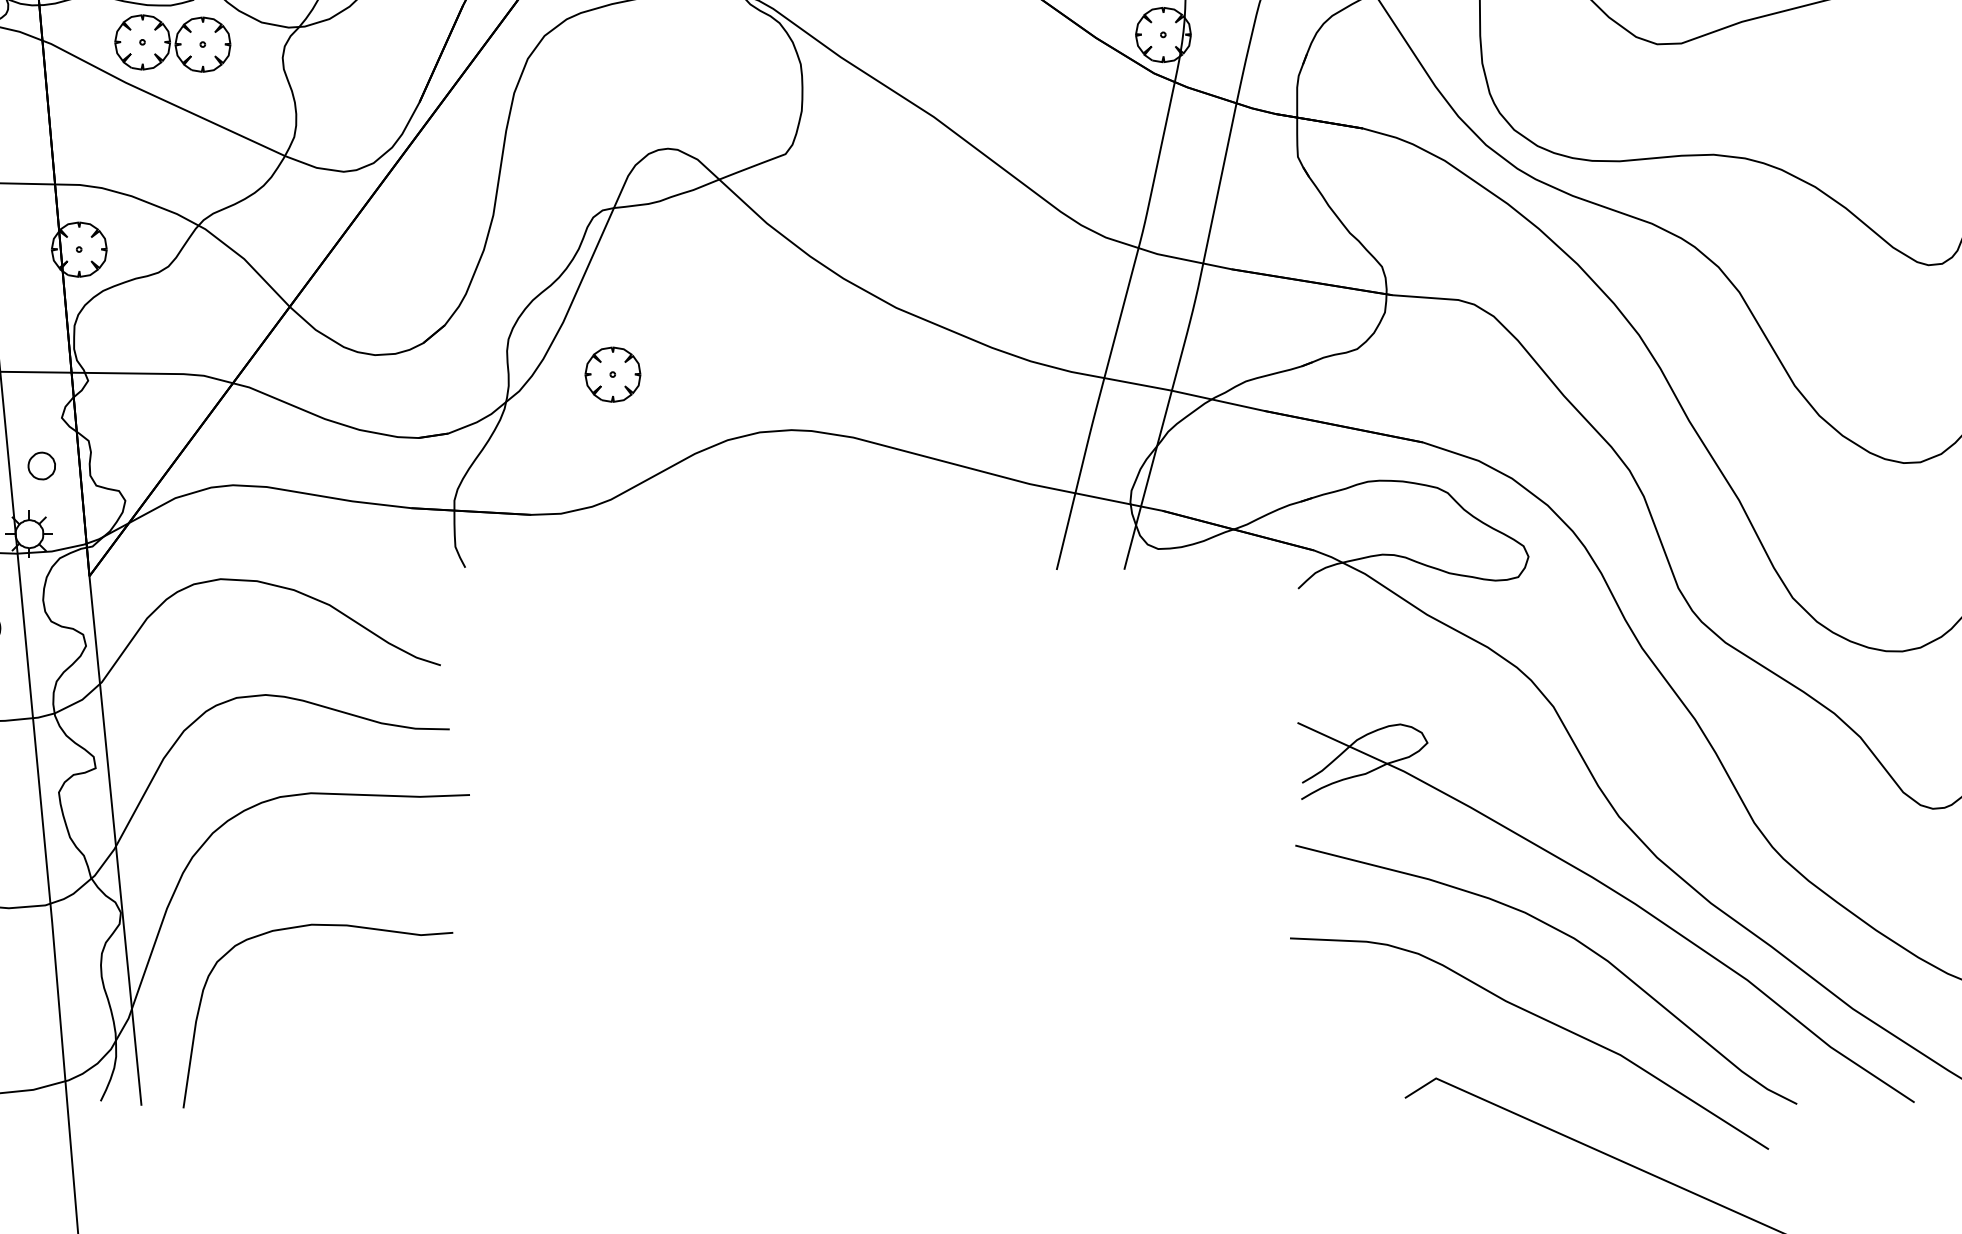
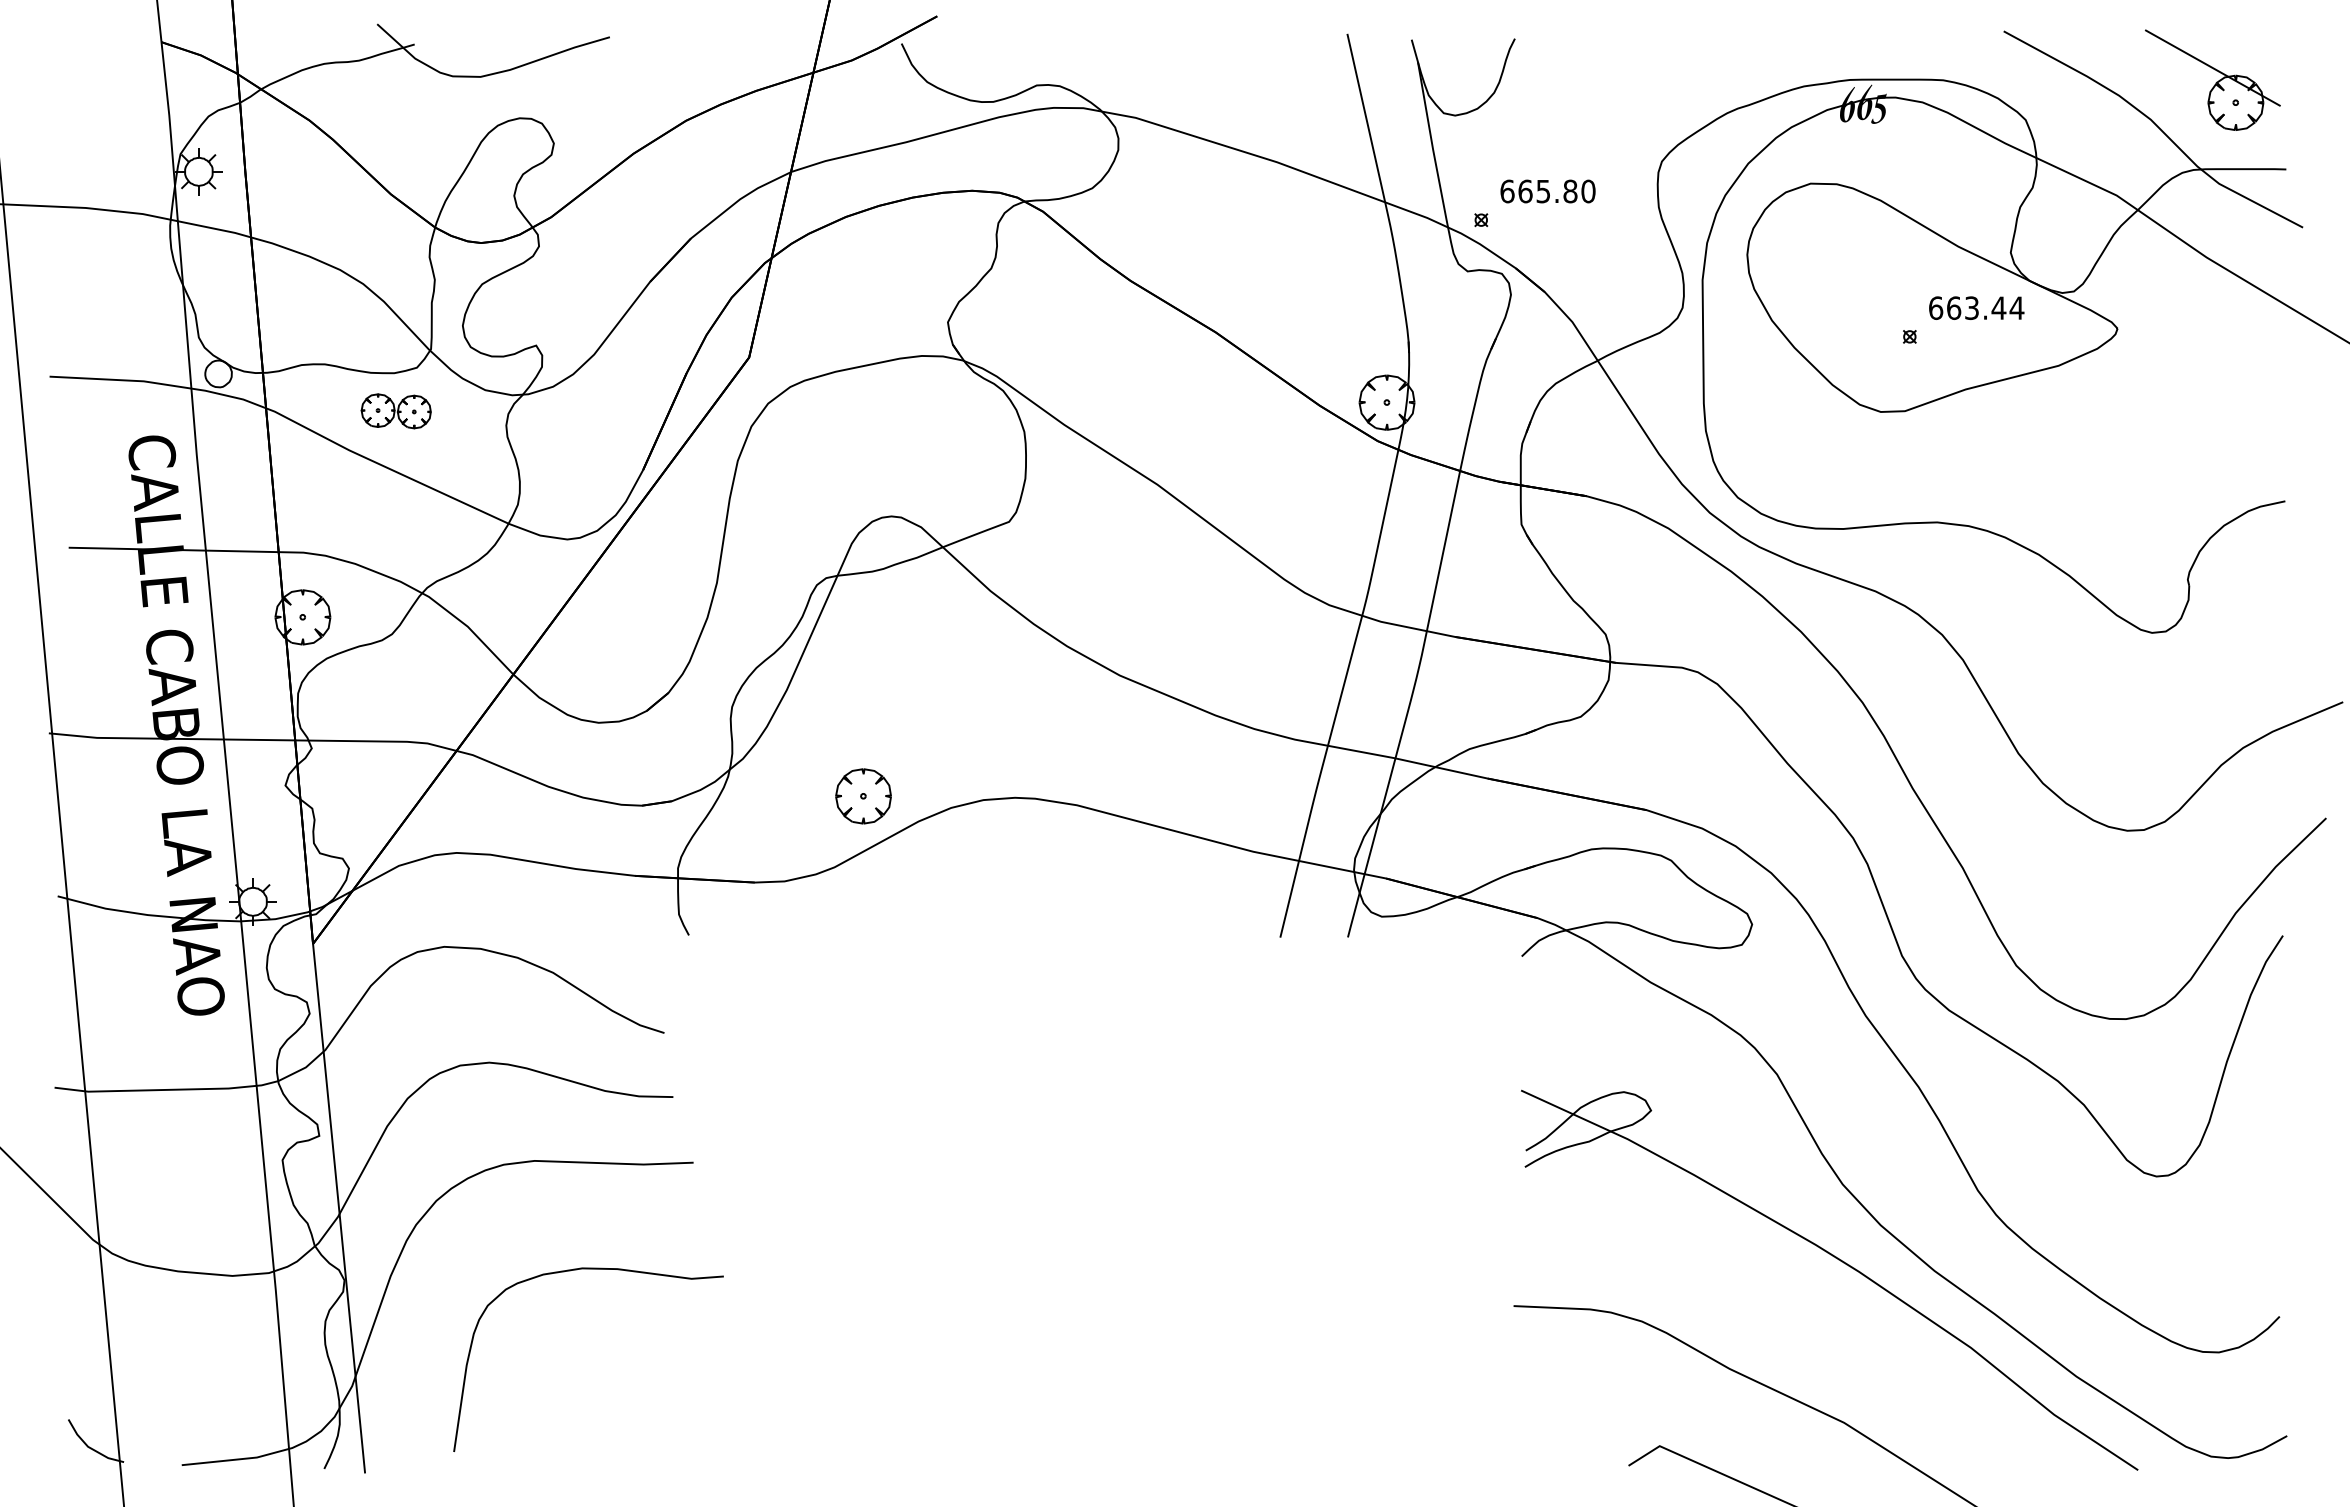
part: (171, 43) -> (395, 411), size x0.6
part: (612, 374) -> (863, 796), moved
part: (41, 465) -> (265, 833), removed
curve: (306, 926) -> (577, 1270), moved
curve: (1564, 934) -> (1788, 1302), removed

